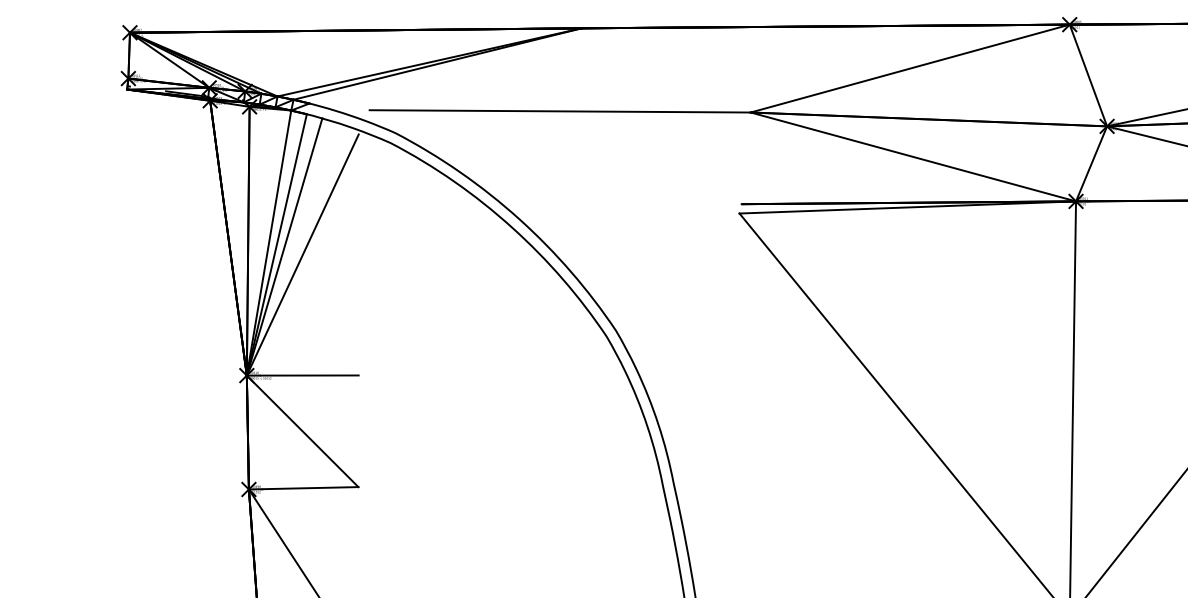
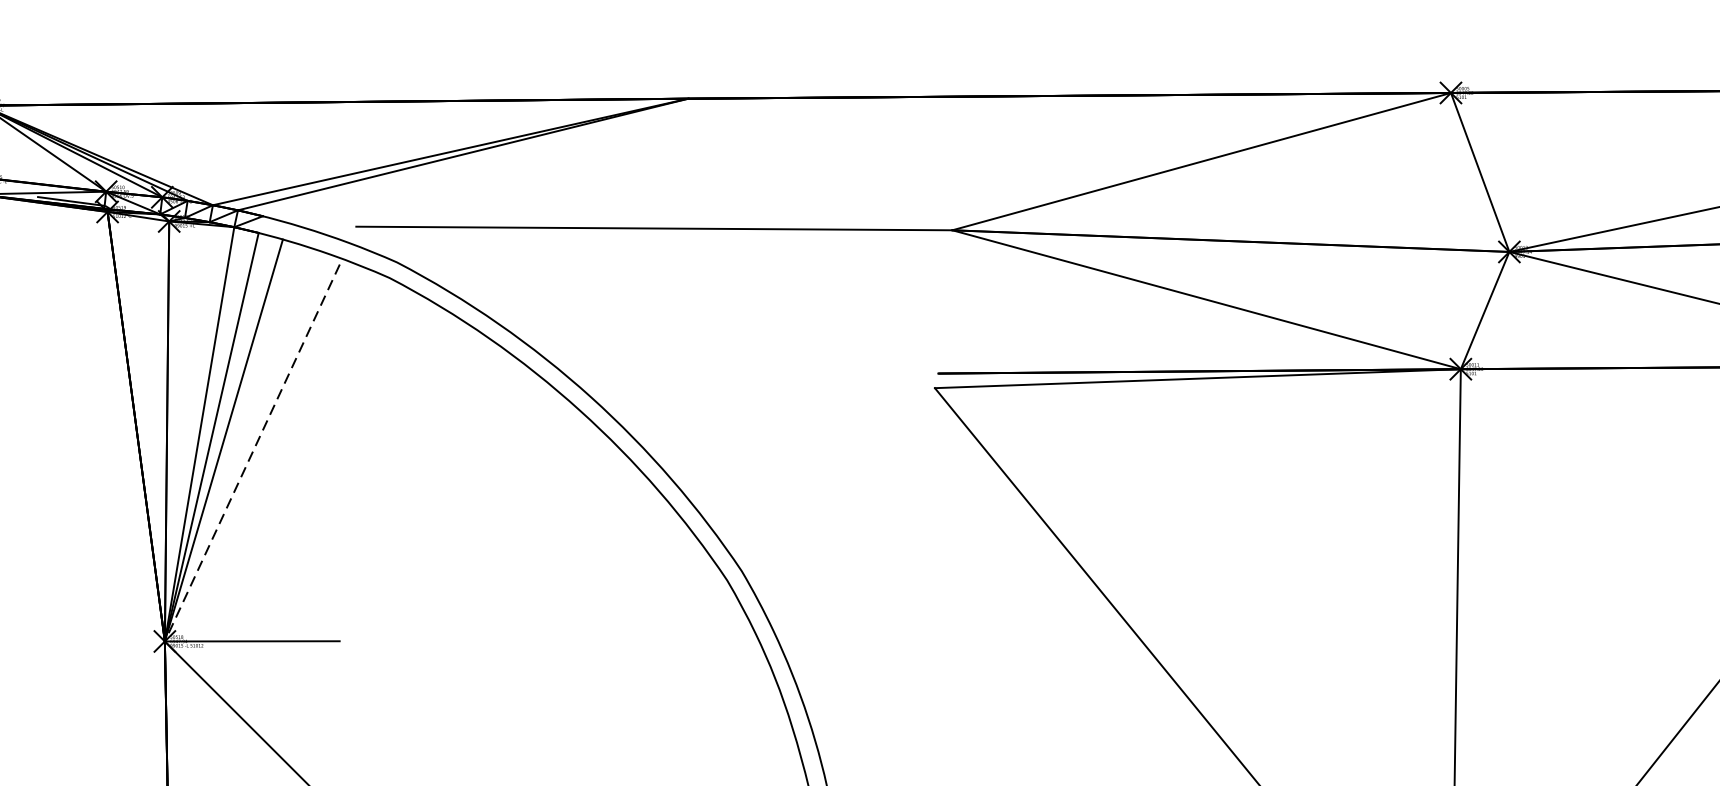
line: (302, 255) -> (251, 453), solid -> dashed

